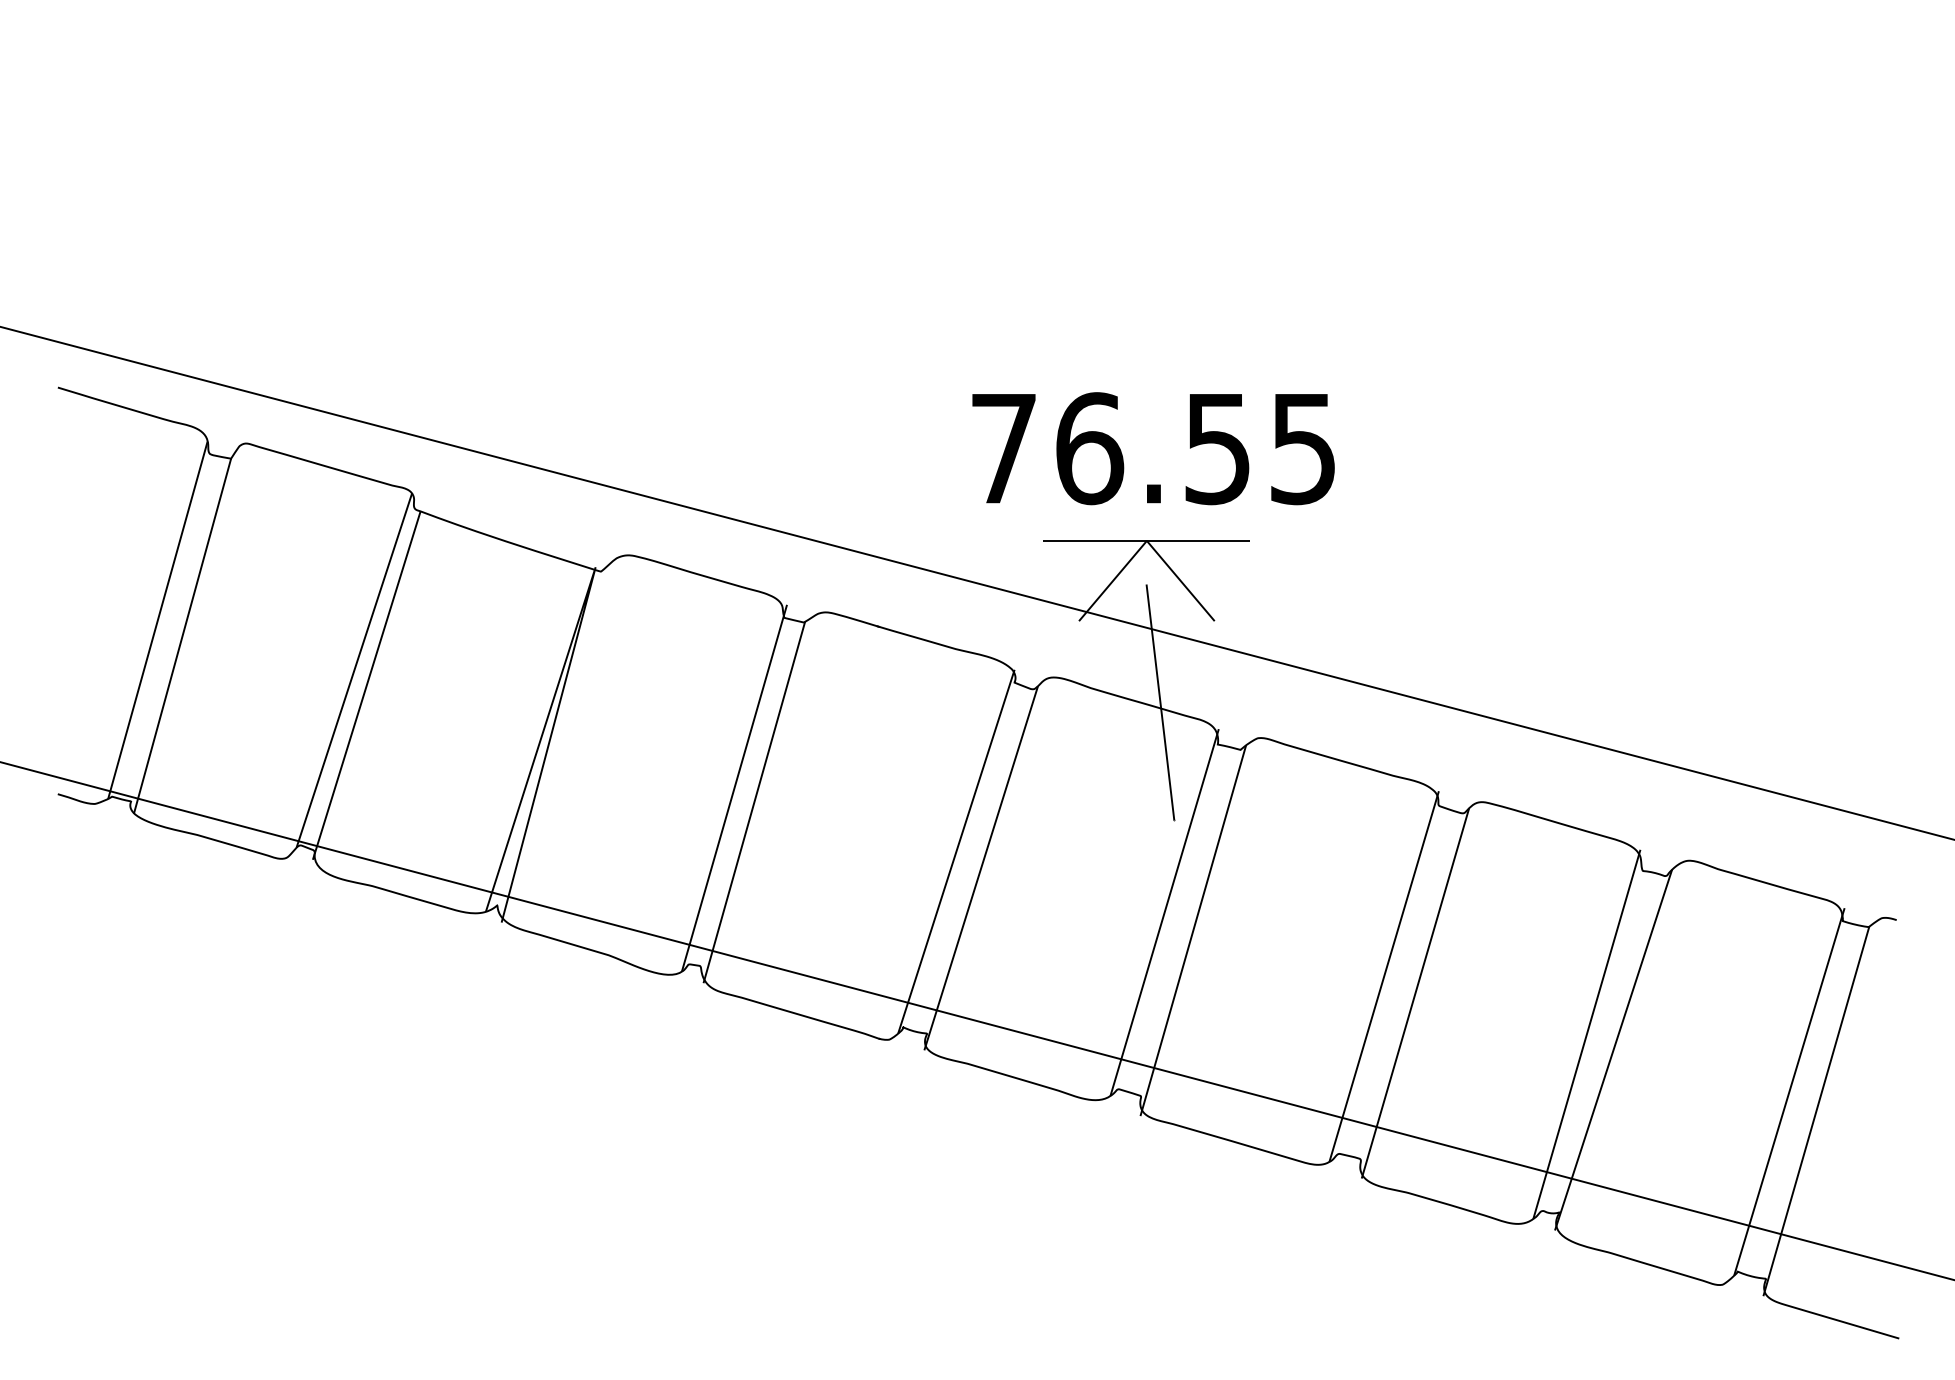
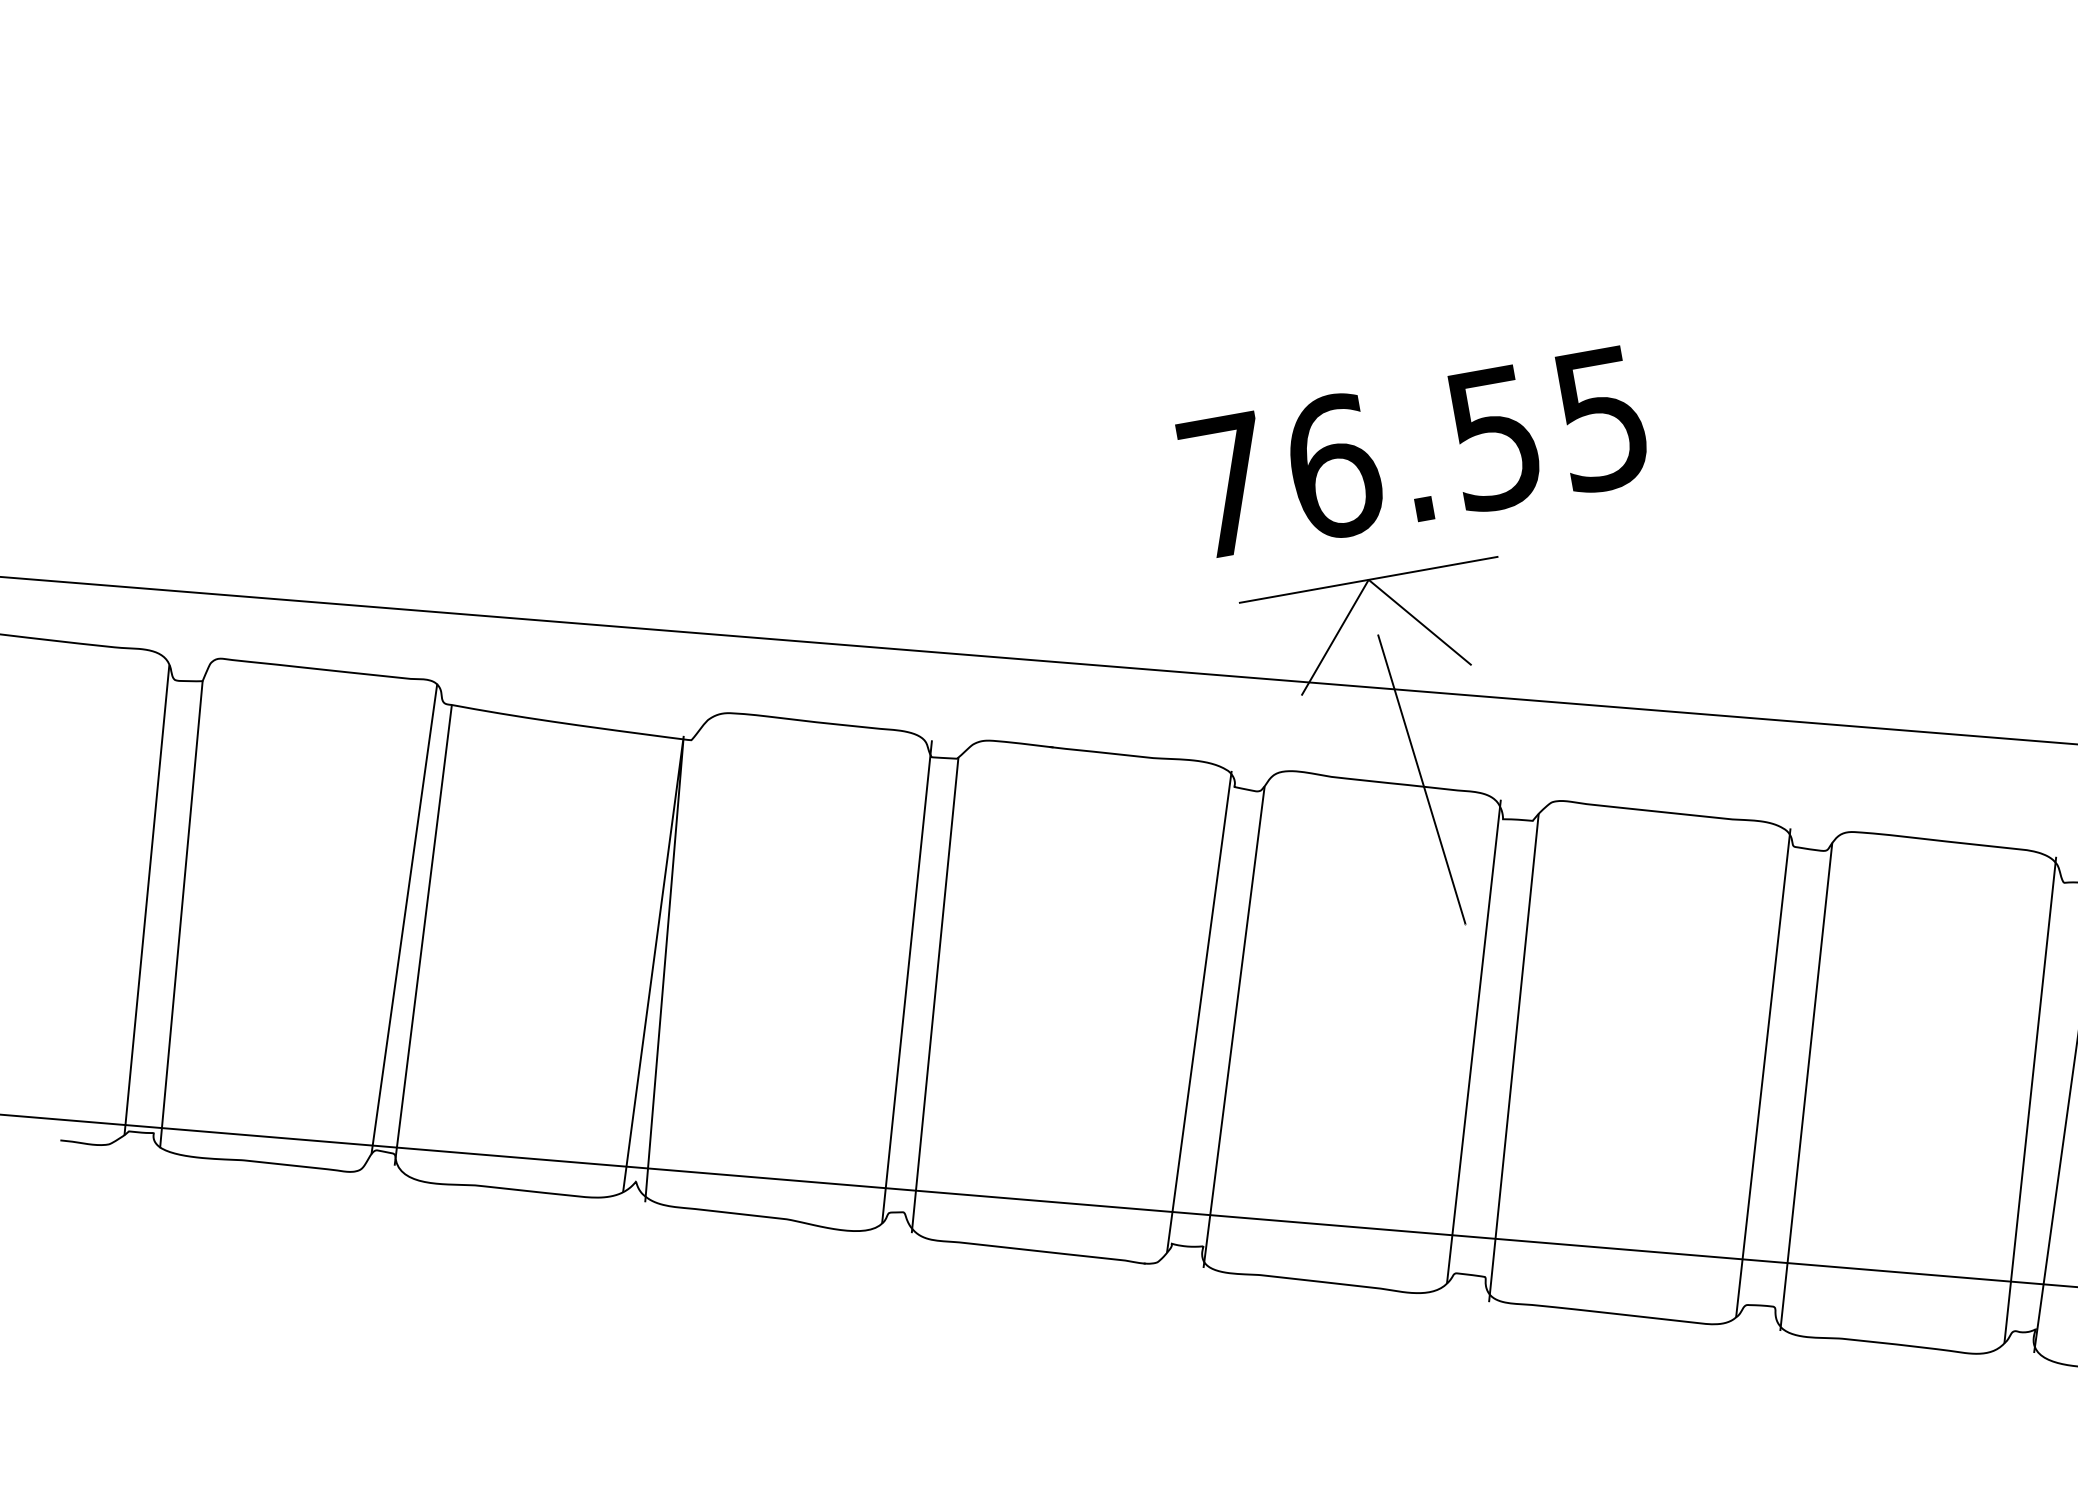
text: (1153, 448) -> (1414, 452), moved

